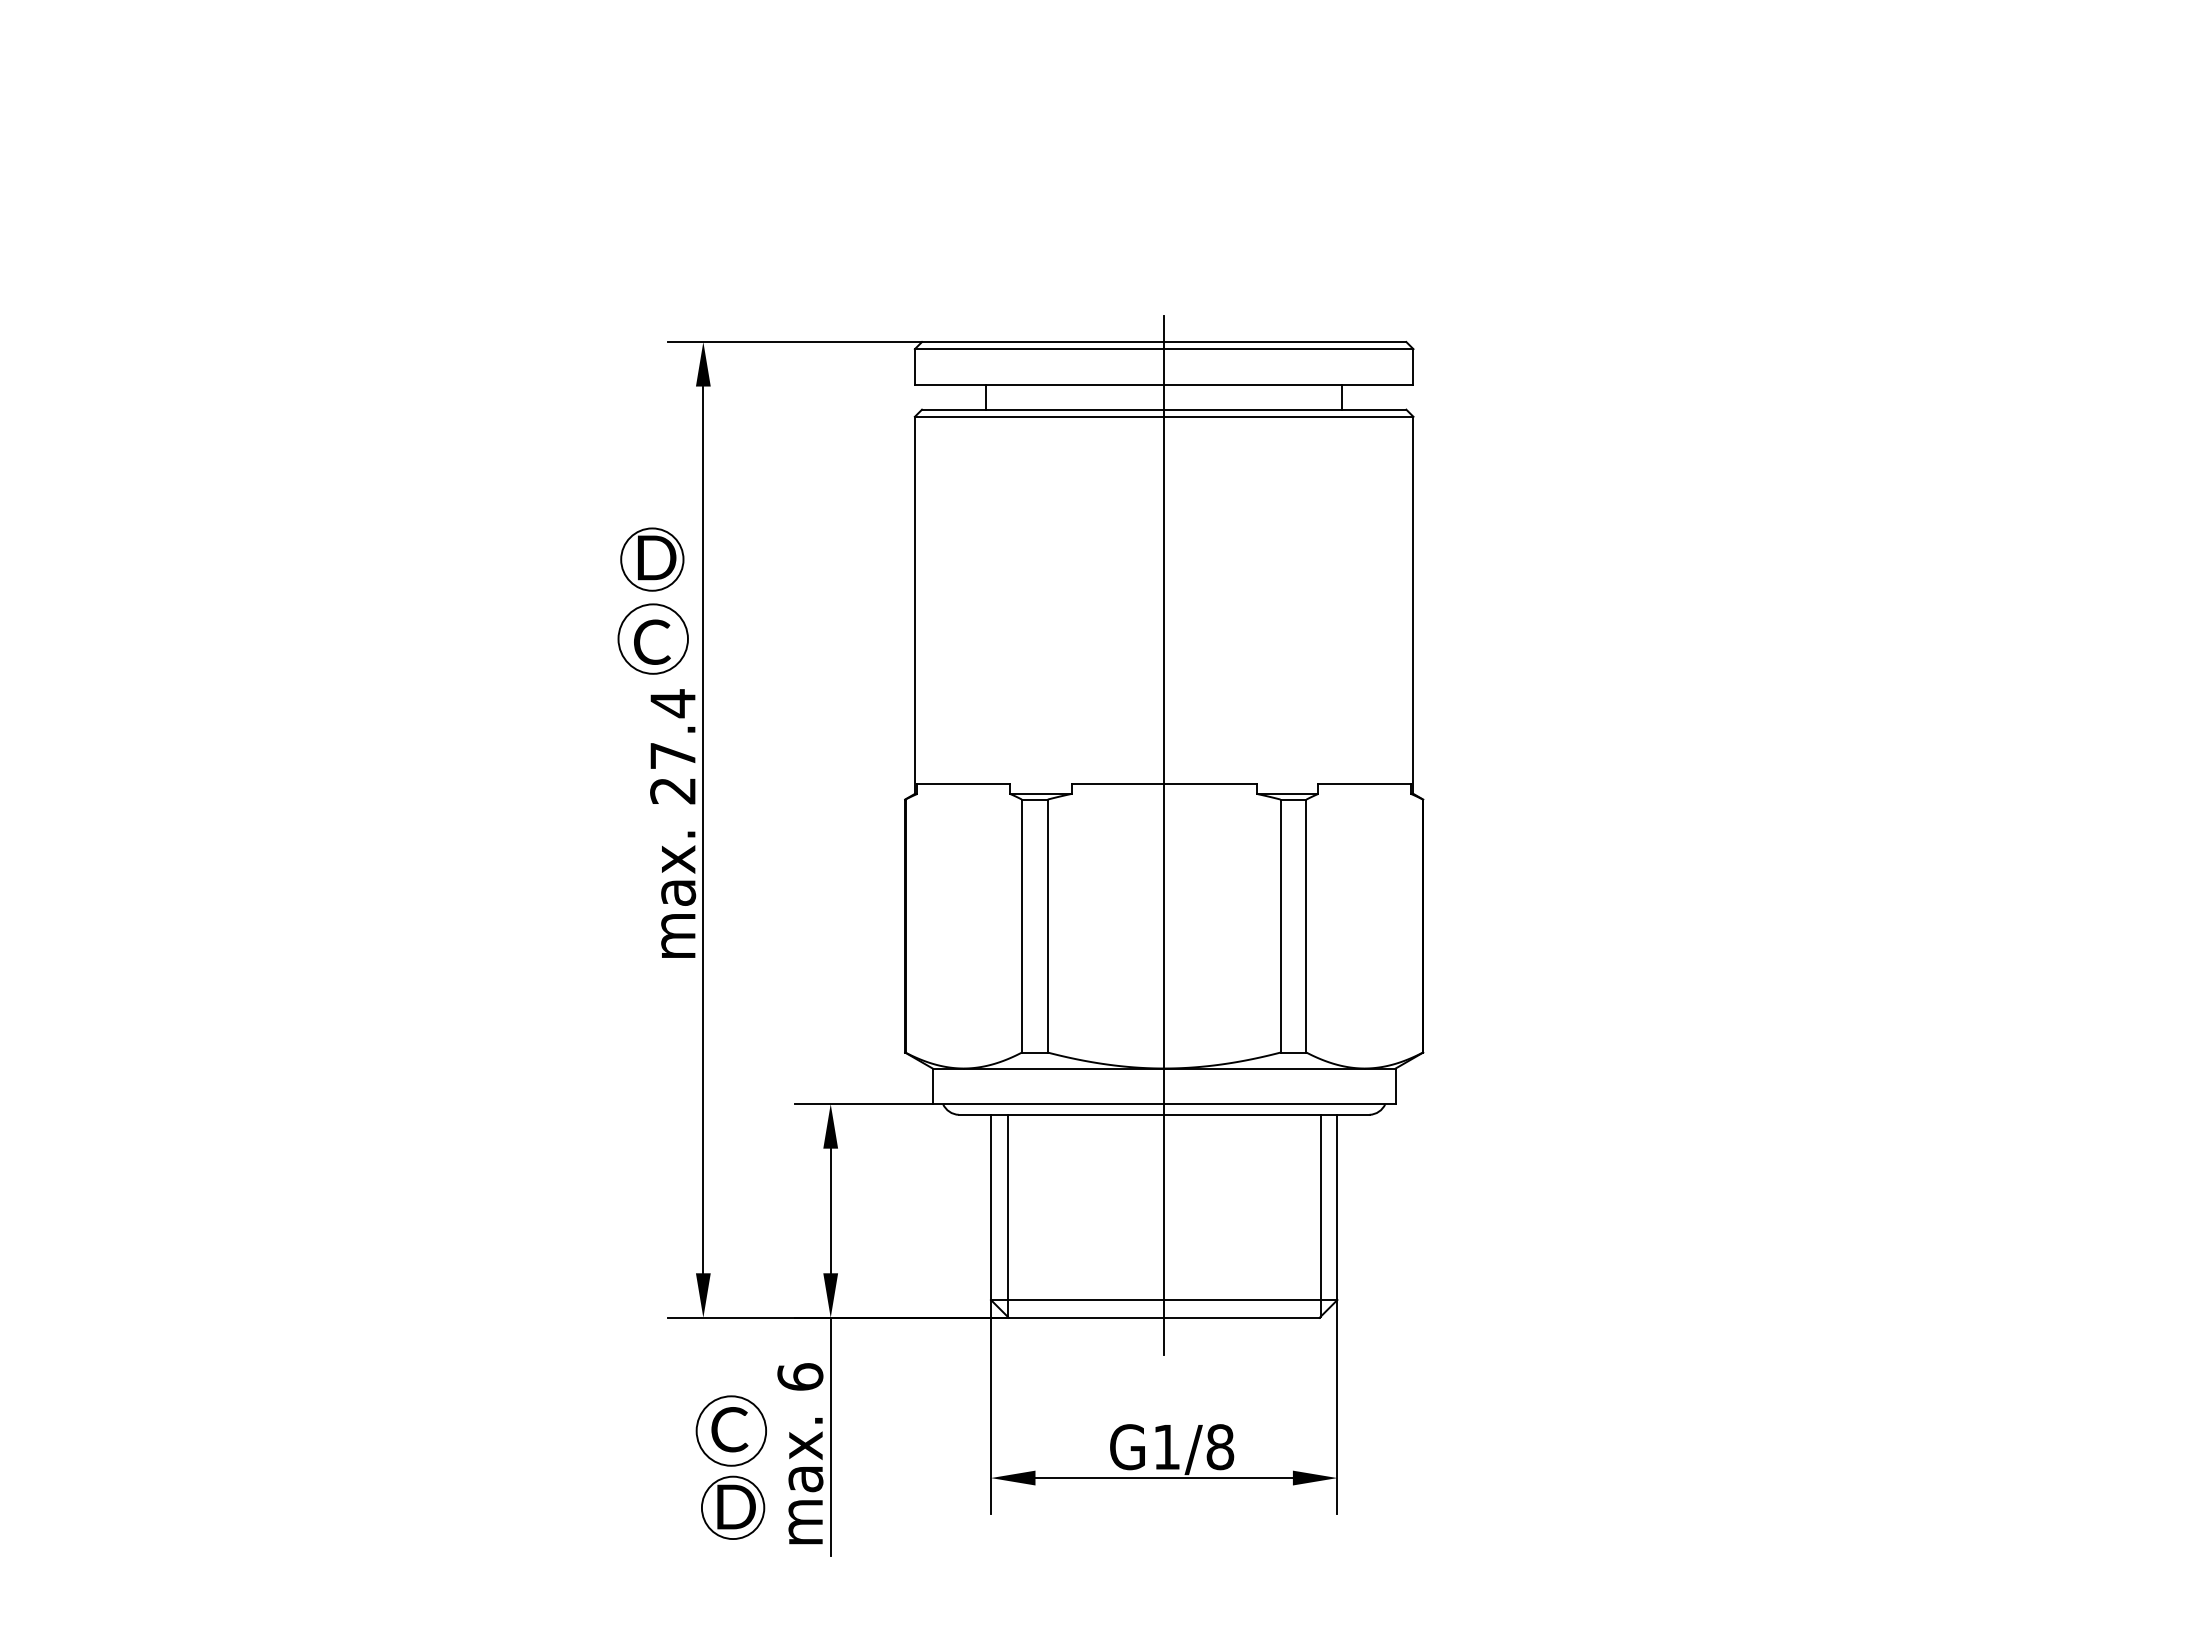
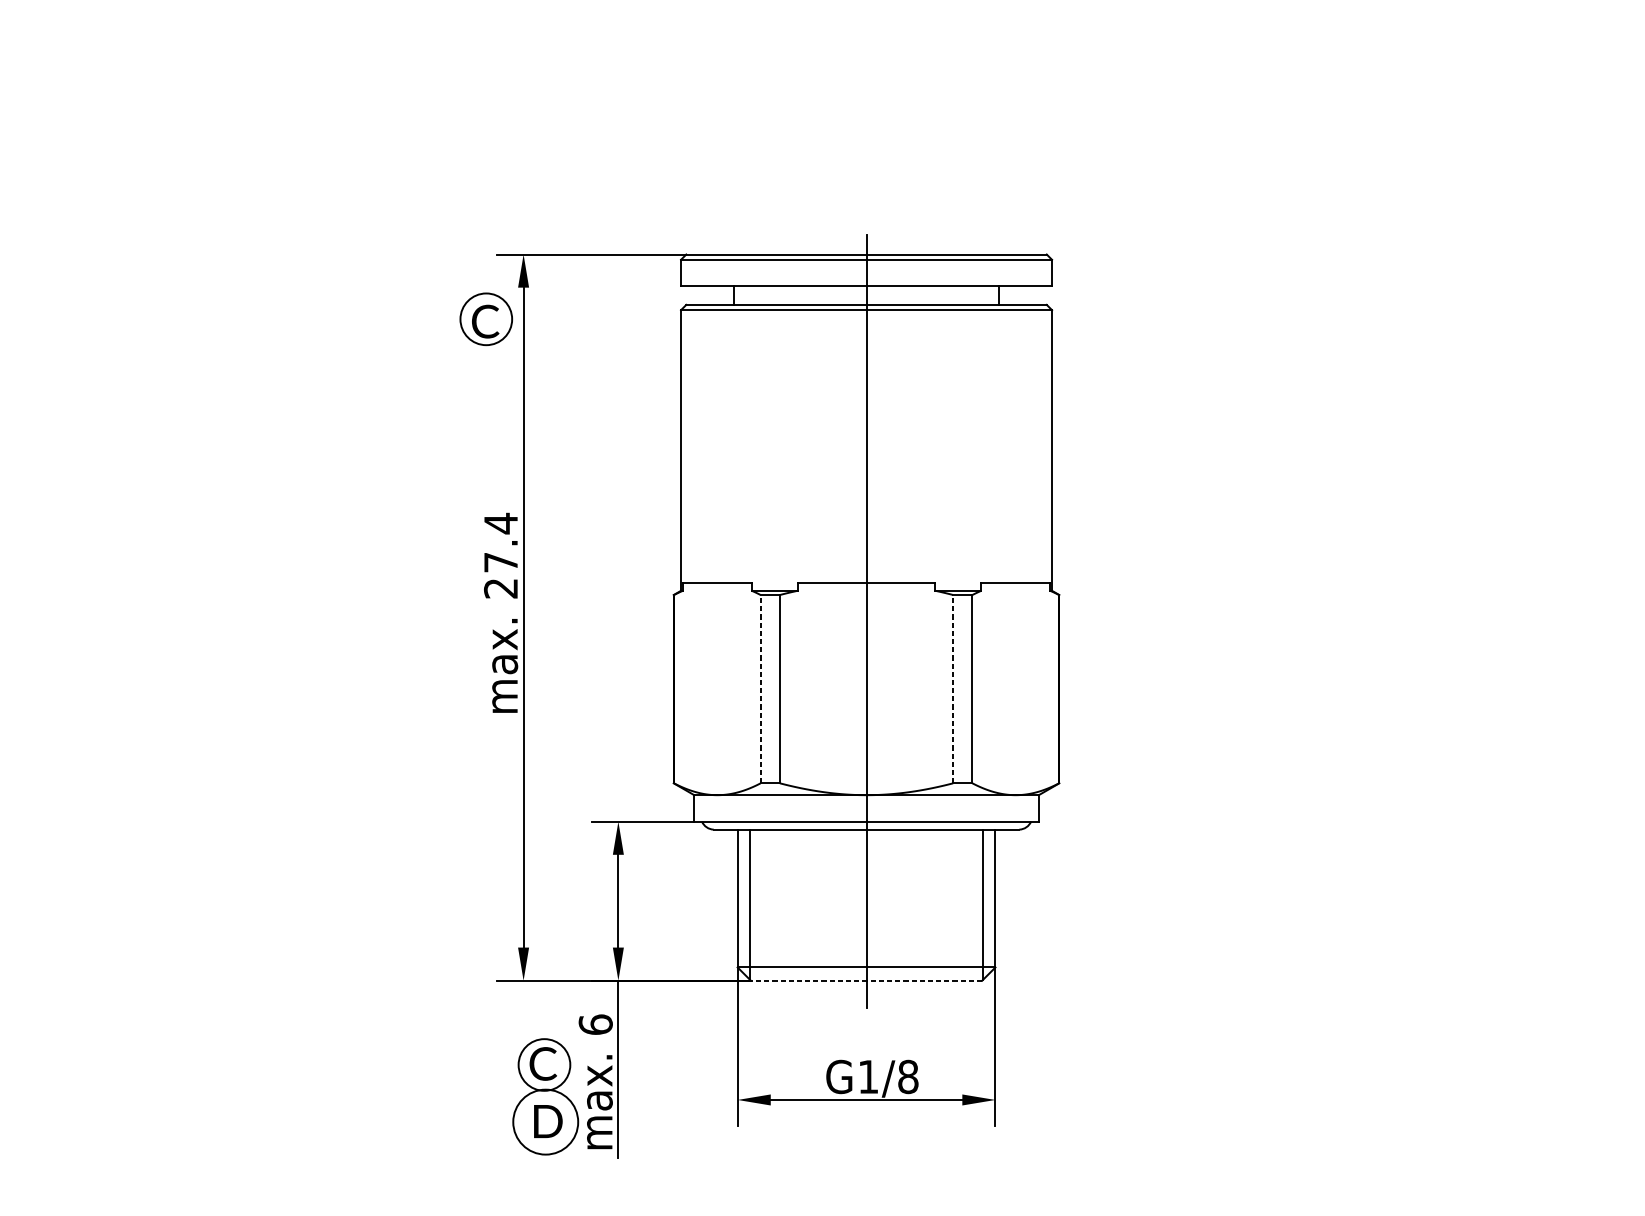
part: (652, 559) -> (485, 416), removed
part: (652, 638) -> (485, 318), moved
line: (1021, 926) -> (760, 689), solid -> dashed
line: (1280, 926) -> (953, 689), solid -> dashed
line: (1163, 1317) -> (866, 980), solid -> dashed
circle: (732, 1507) -> (545, 1121), size x1.4

